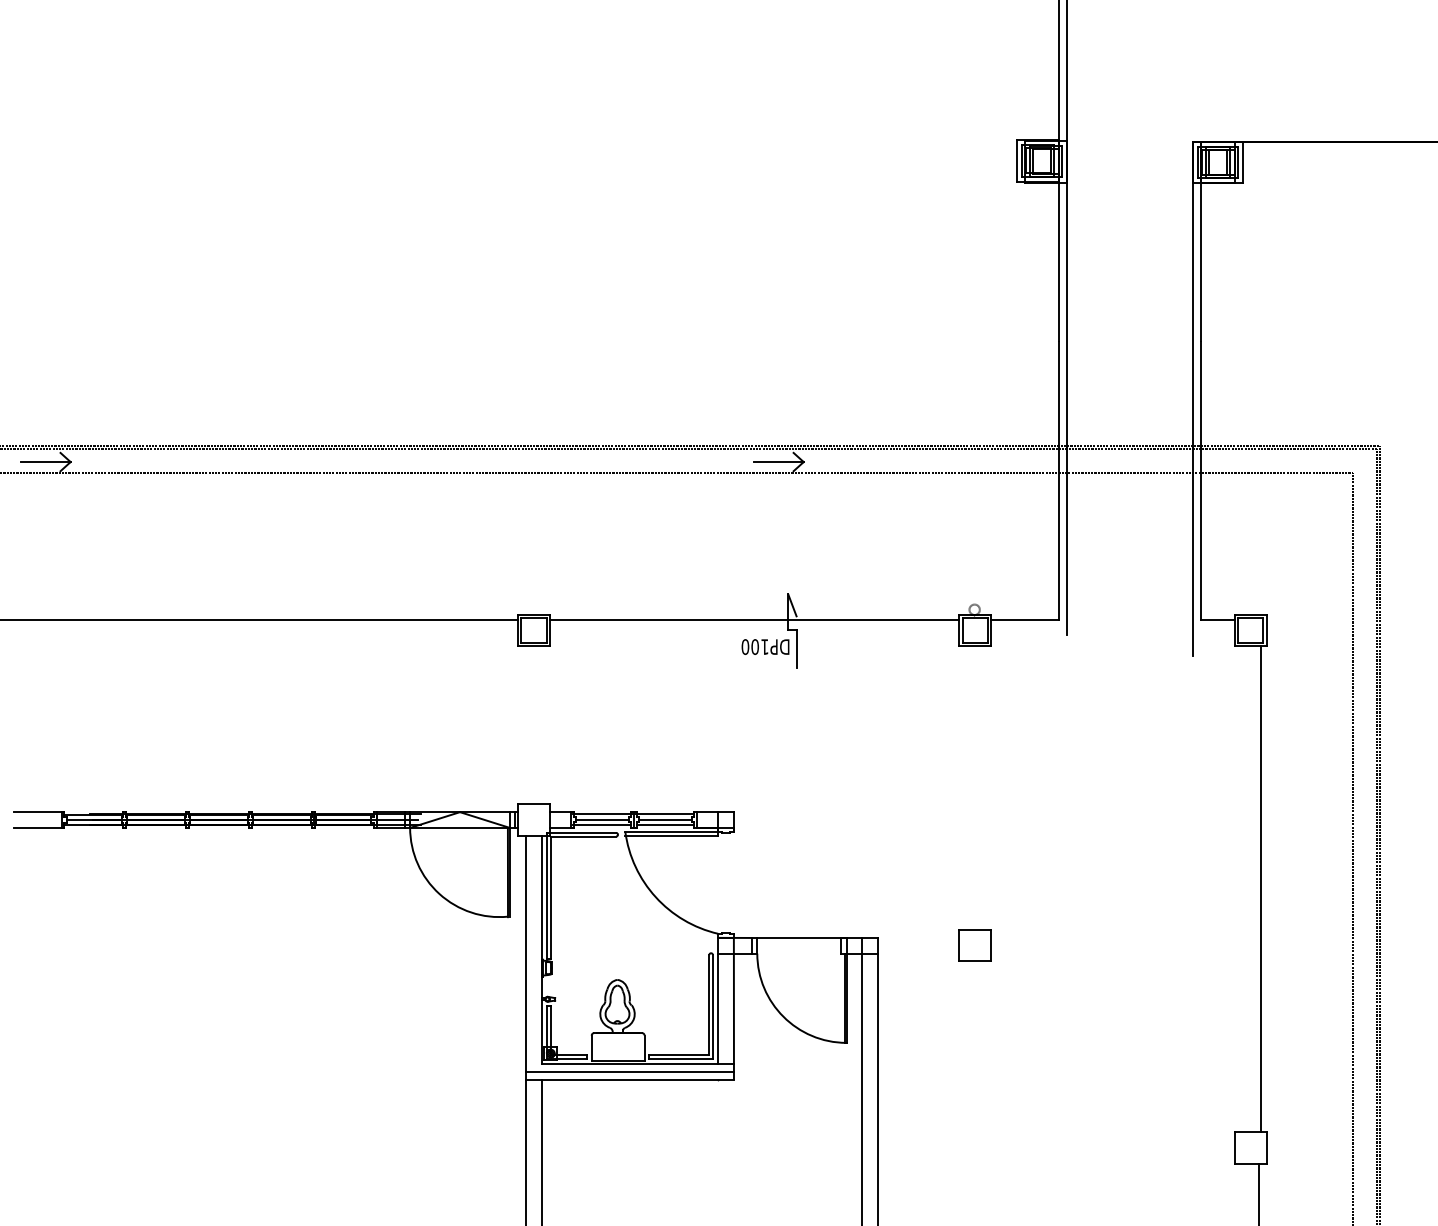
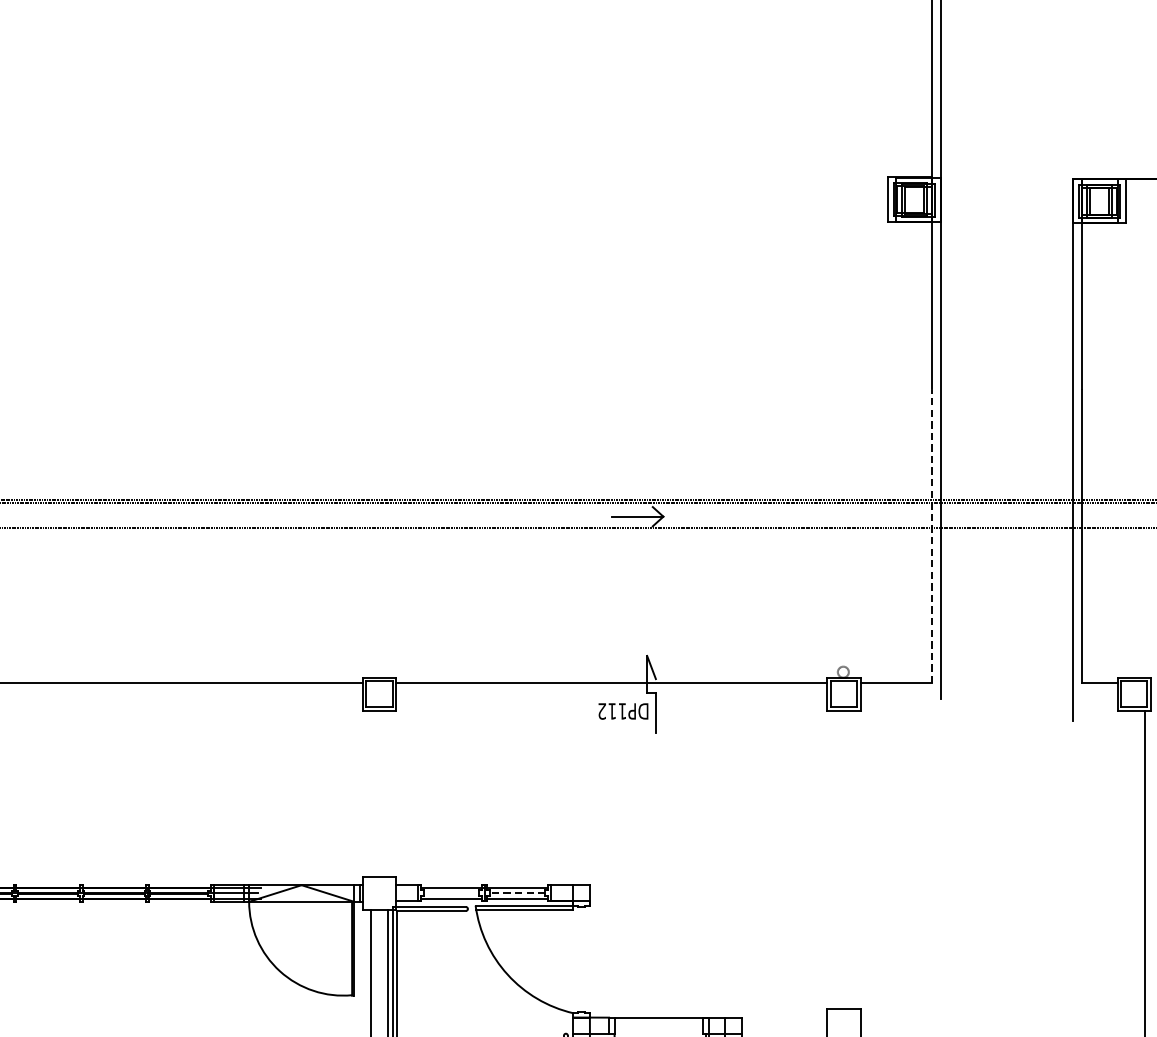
line: (1059, 480) -> (932, 536), solid -> dashed
text: (749, 646) -> (606, 710), DP100 -> DP112
line: (602, 819) -> (451, 892), removed
line: (664, 819) -> (516, 892), solid -> dashed

